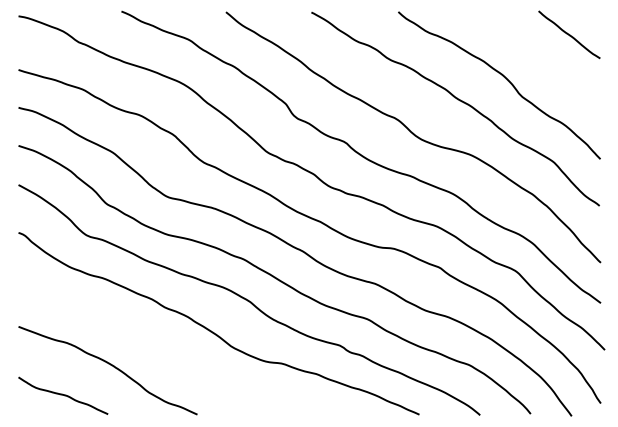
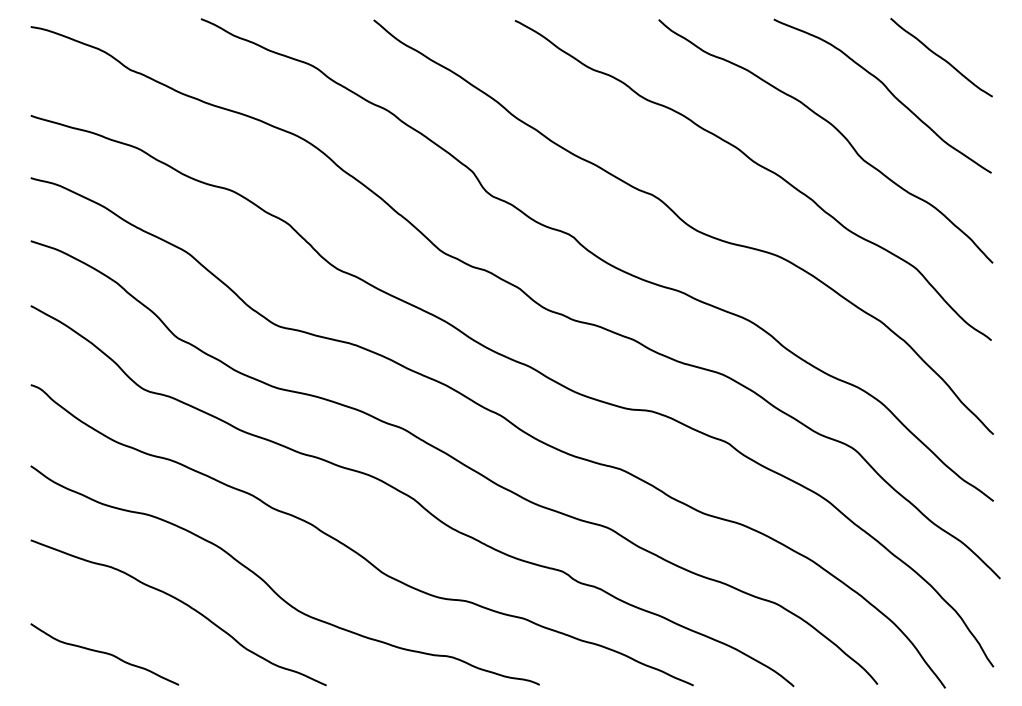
curve: (537, 56) -> (888, 93), added
curve: (162, 352) -> (268, 582), added

